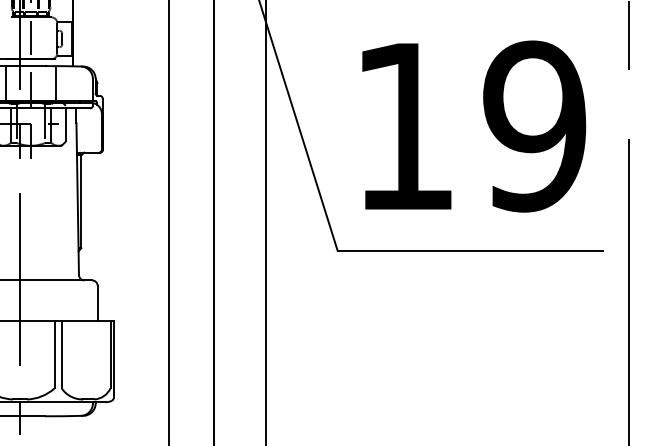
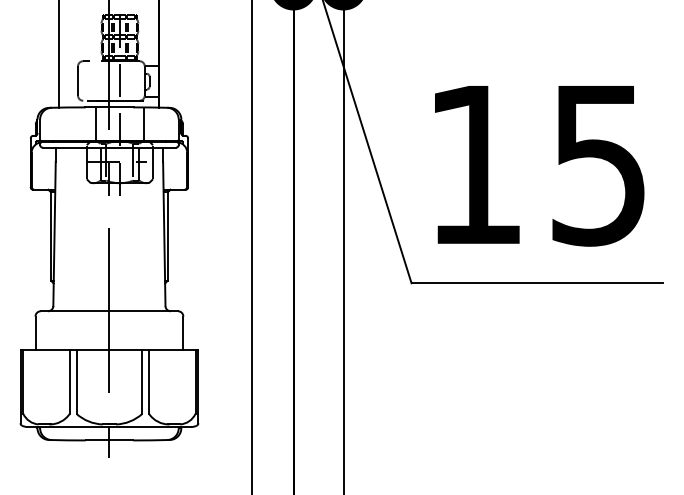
text: (534, 126) -> (598, 164), 19 -> 15

